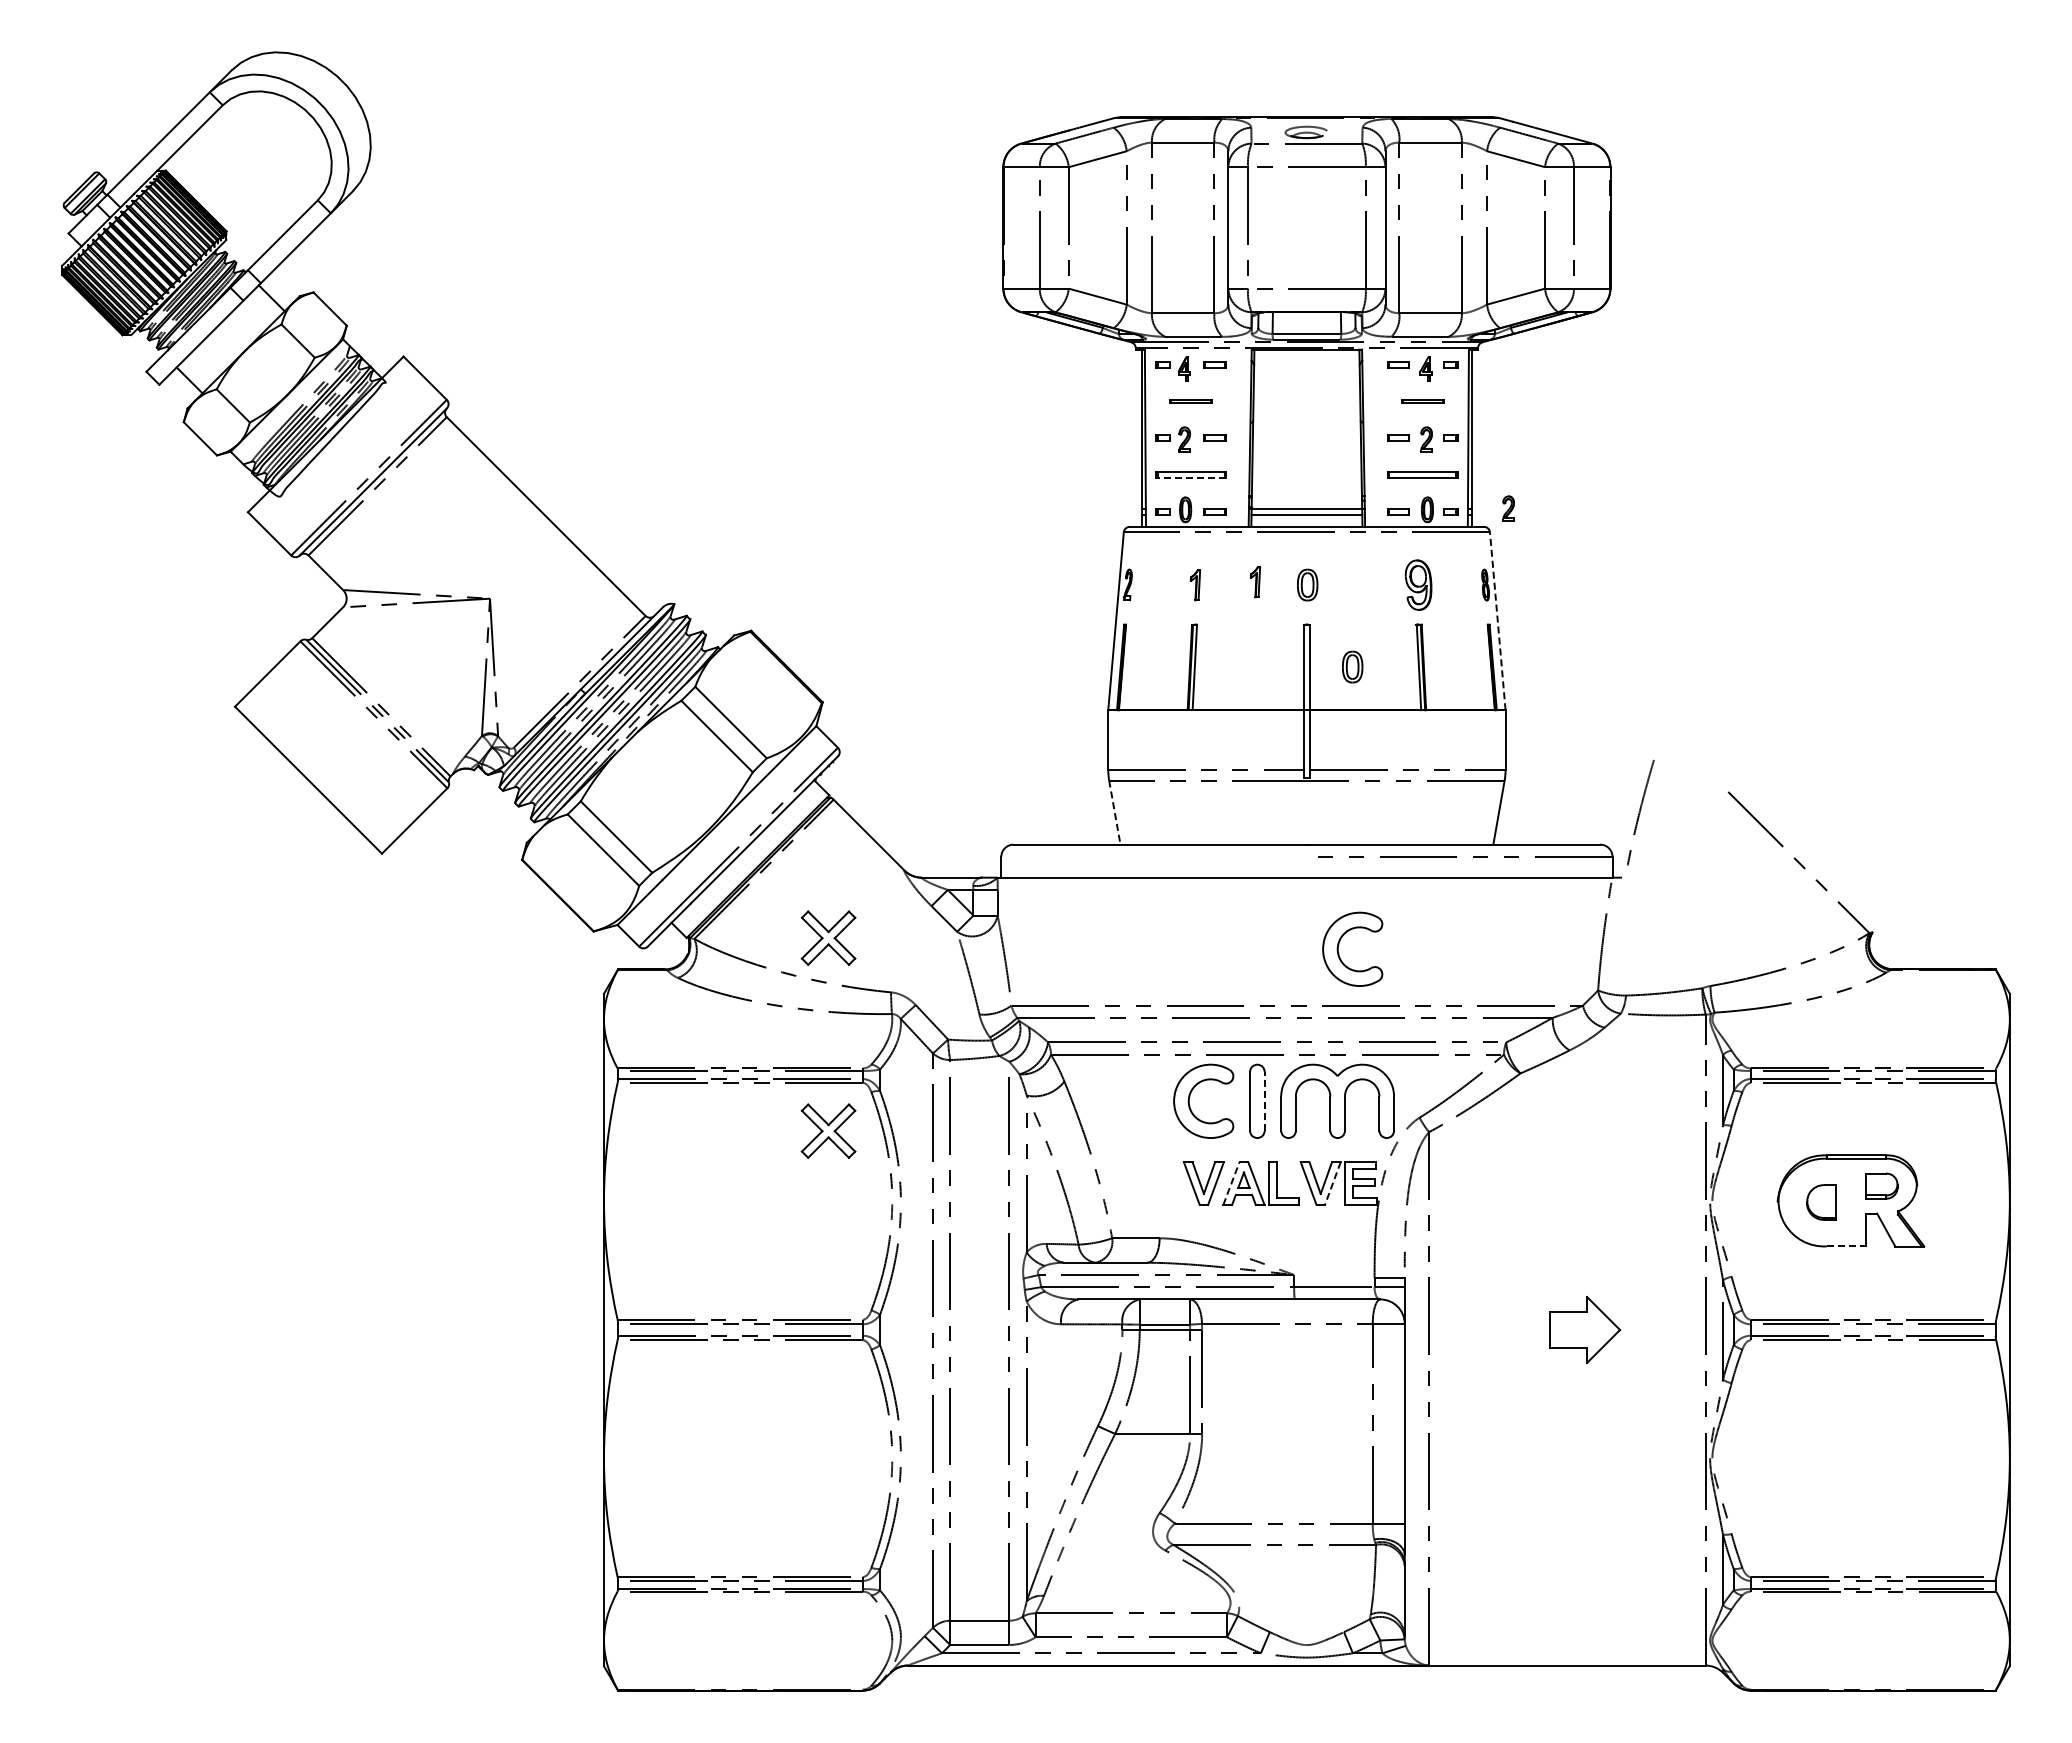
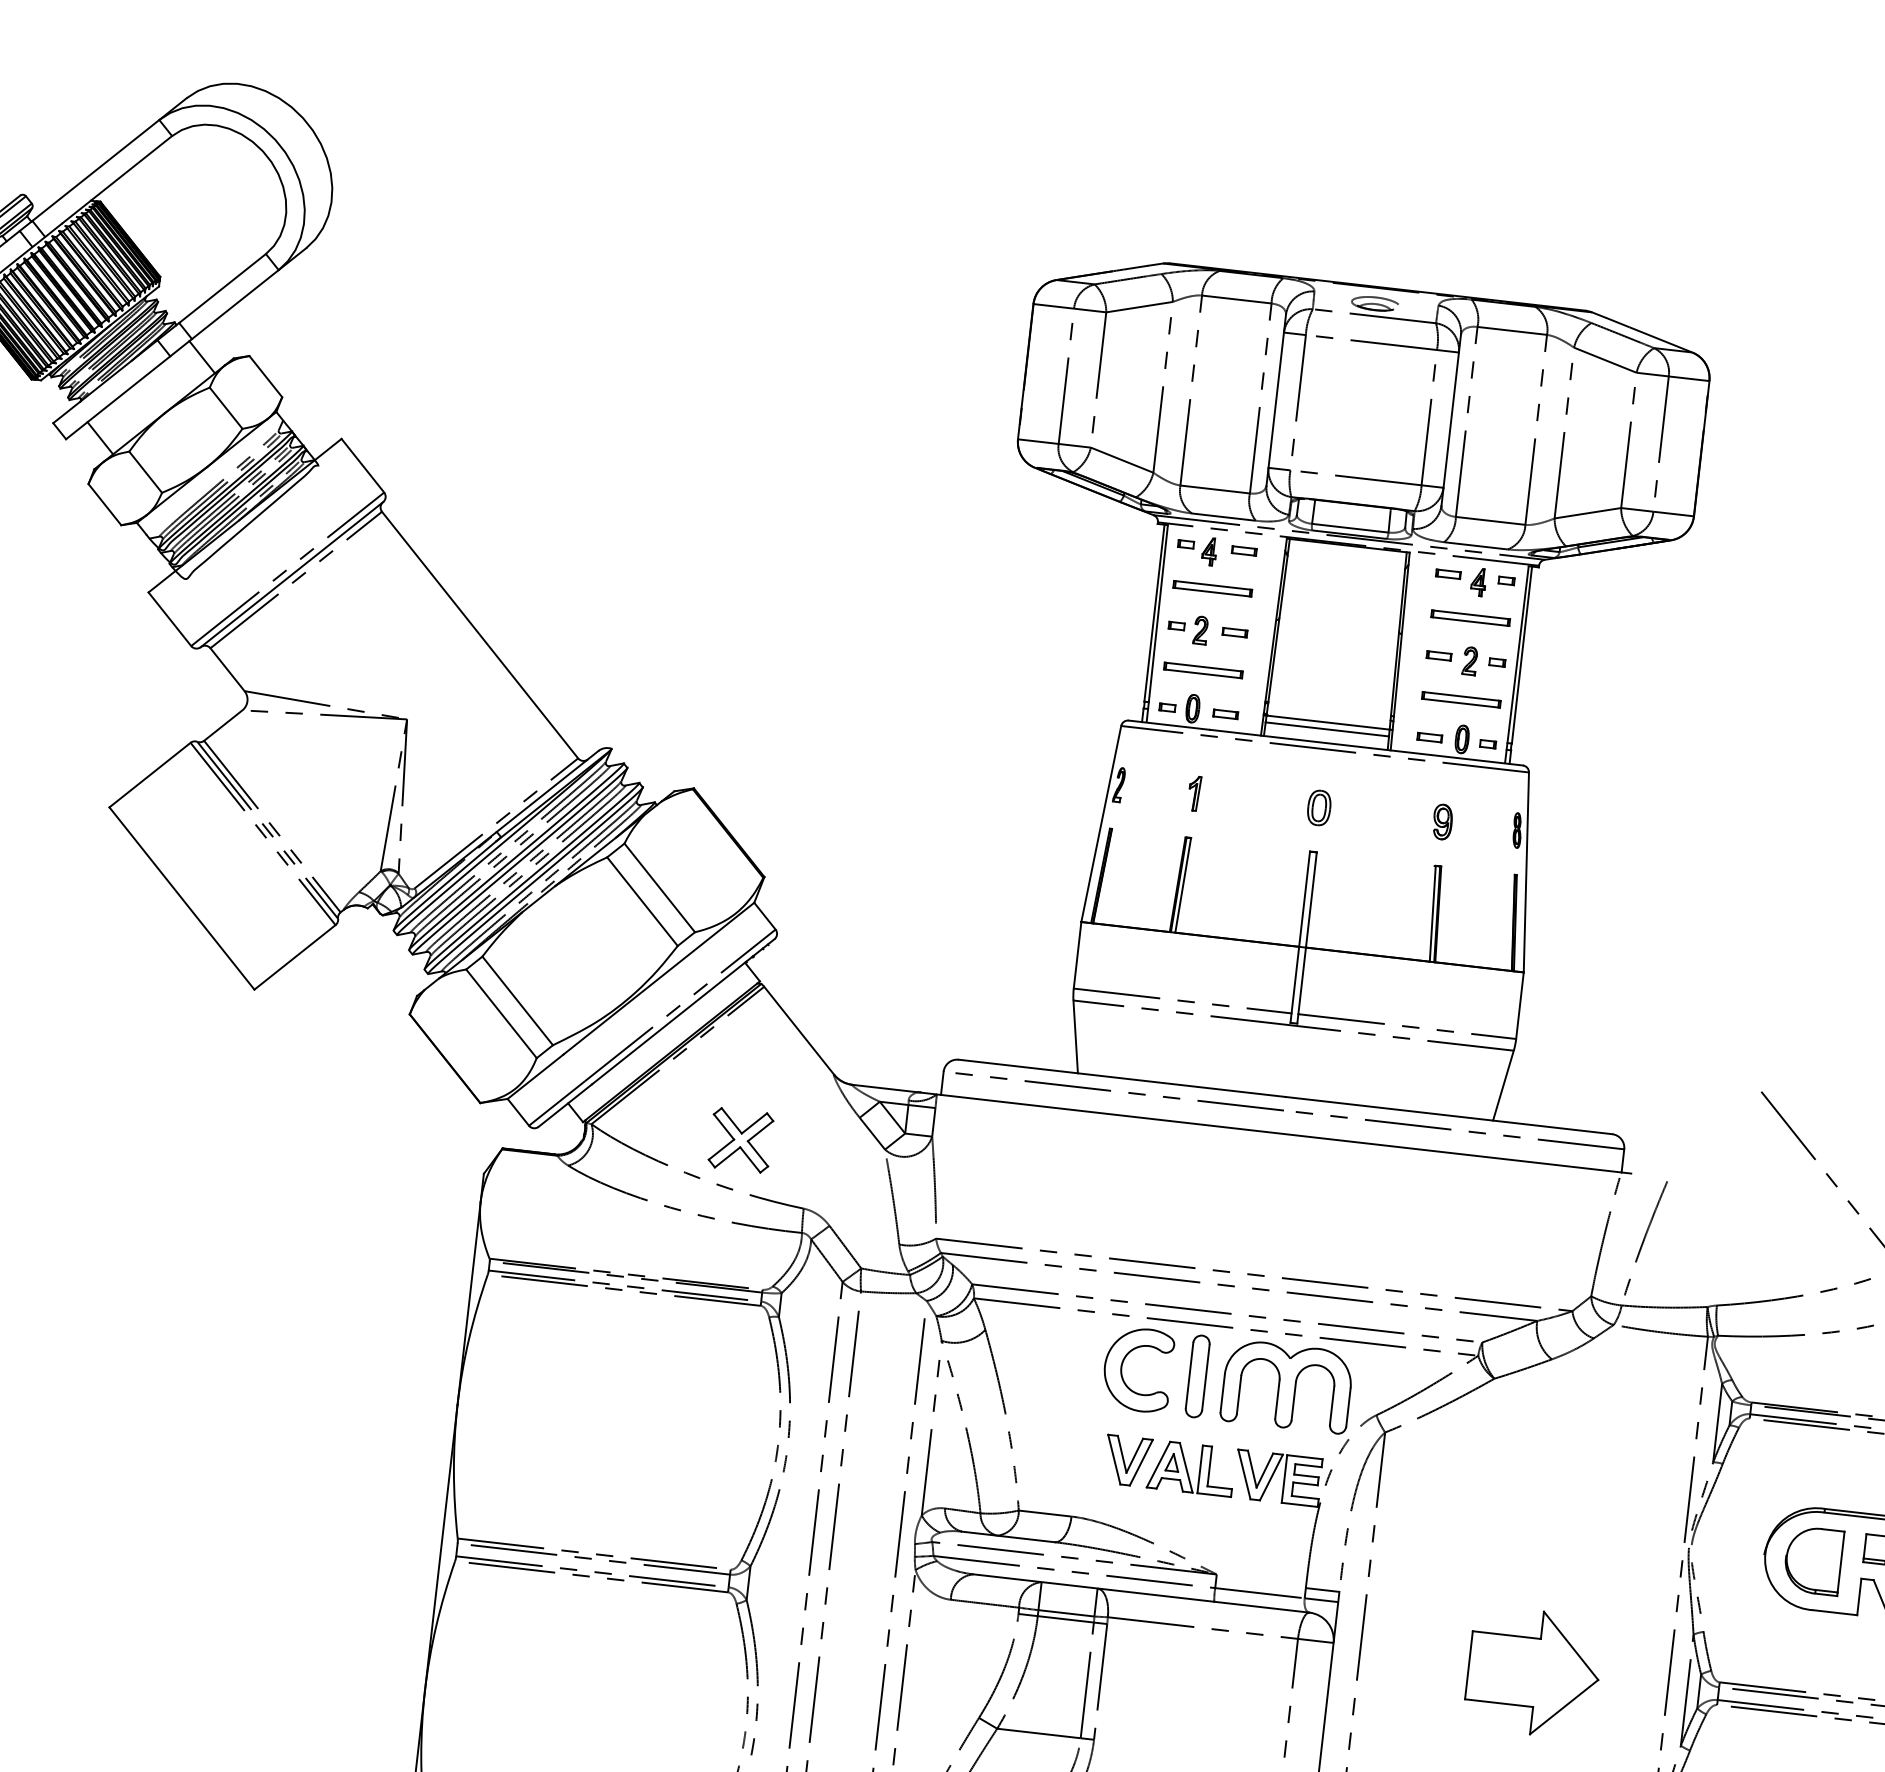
part: (1190, 401) -> (1212, 588), size x1.67
part: (1422, 401) -> (1470, 618), size x1.67
line: (1190, 477) -> (1202, 673), dashed -> solid
part: (1508, 508) -> (1552, 748), removed
part: (1254, 582) -> (1260, 798), removed
part: (1418, 584) -> (1442, 821), size x0.62
line: (1497, 620) -> (1526, 871), dashed -> solid
part: (1352, 666) -> (1358, 904), removed
line: (1114, 812) -> (1075, 1036), dashed -> solid
curve: (1640, 812) -> (1645, 1238), moved
line: (1151, 856) -> (1110, 1090), added
part: (1339, 944) -> (1309, 1212), removed
line: (1264, 1100) -> (1205, 1376), dashed -> solid
part: (828, 1130) -> (716, 1354), removed
line: (1231, 1183) -> (1158, 1464), dashed -> solid
line: (1332, 1183) -> (1270, 1477), dashed -> solid
part: (1821, 1202) -> (1813, 1560), size x1.67
line: (1846, 1246) -> (1835, 1612), dashed -> solid
part: (1585, 1329) -> (1534, 1672), size x1.67

